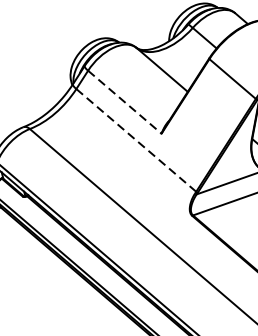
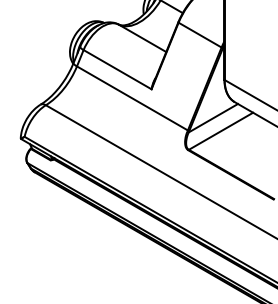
line: (125, 102) -> (118, 69), dashed -> solid
line: (136, 140) -> (132, 98), dashed -> solid

